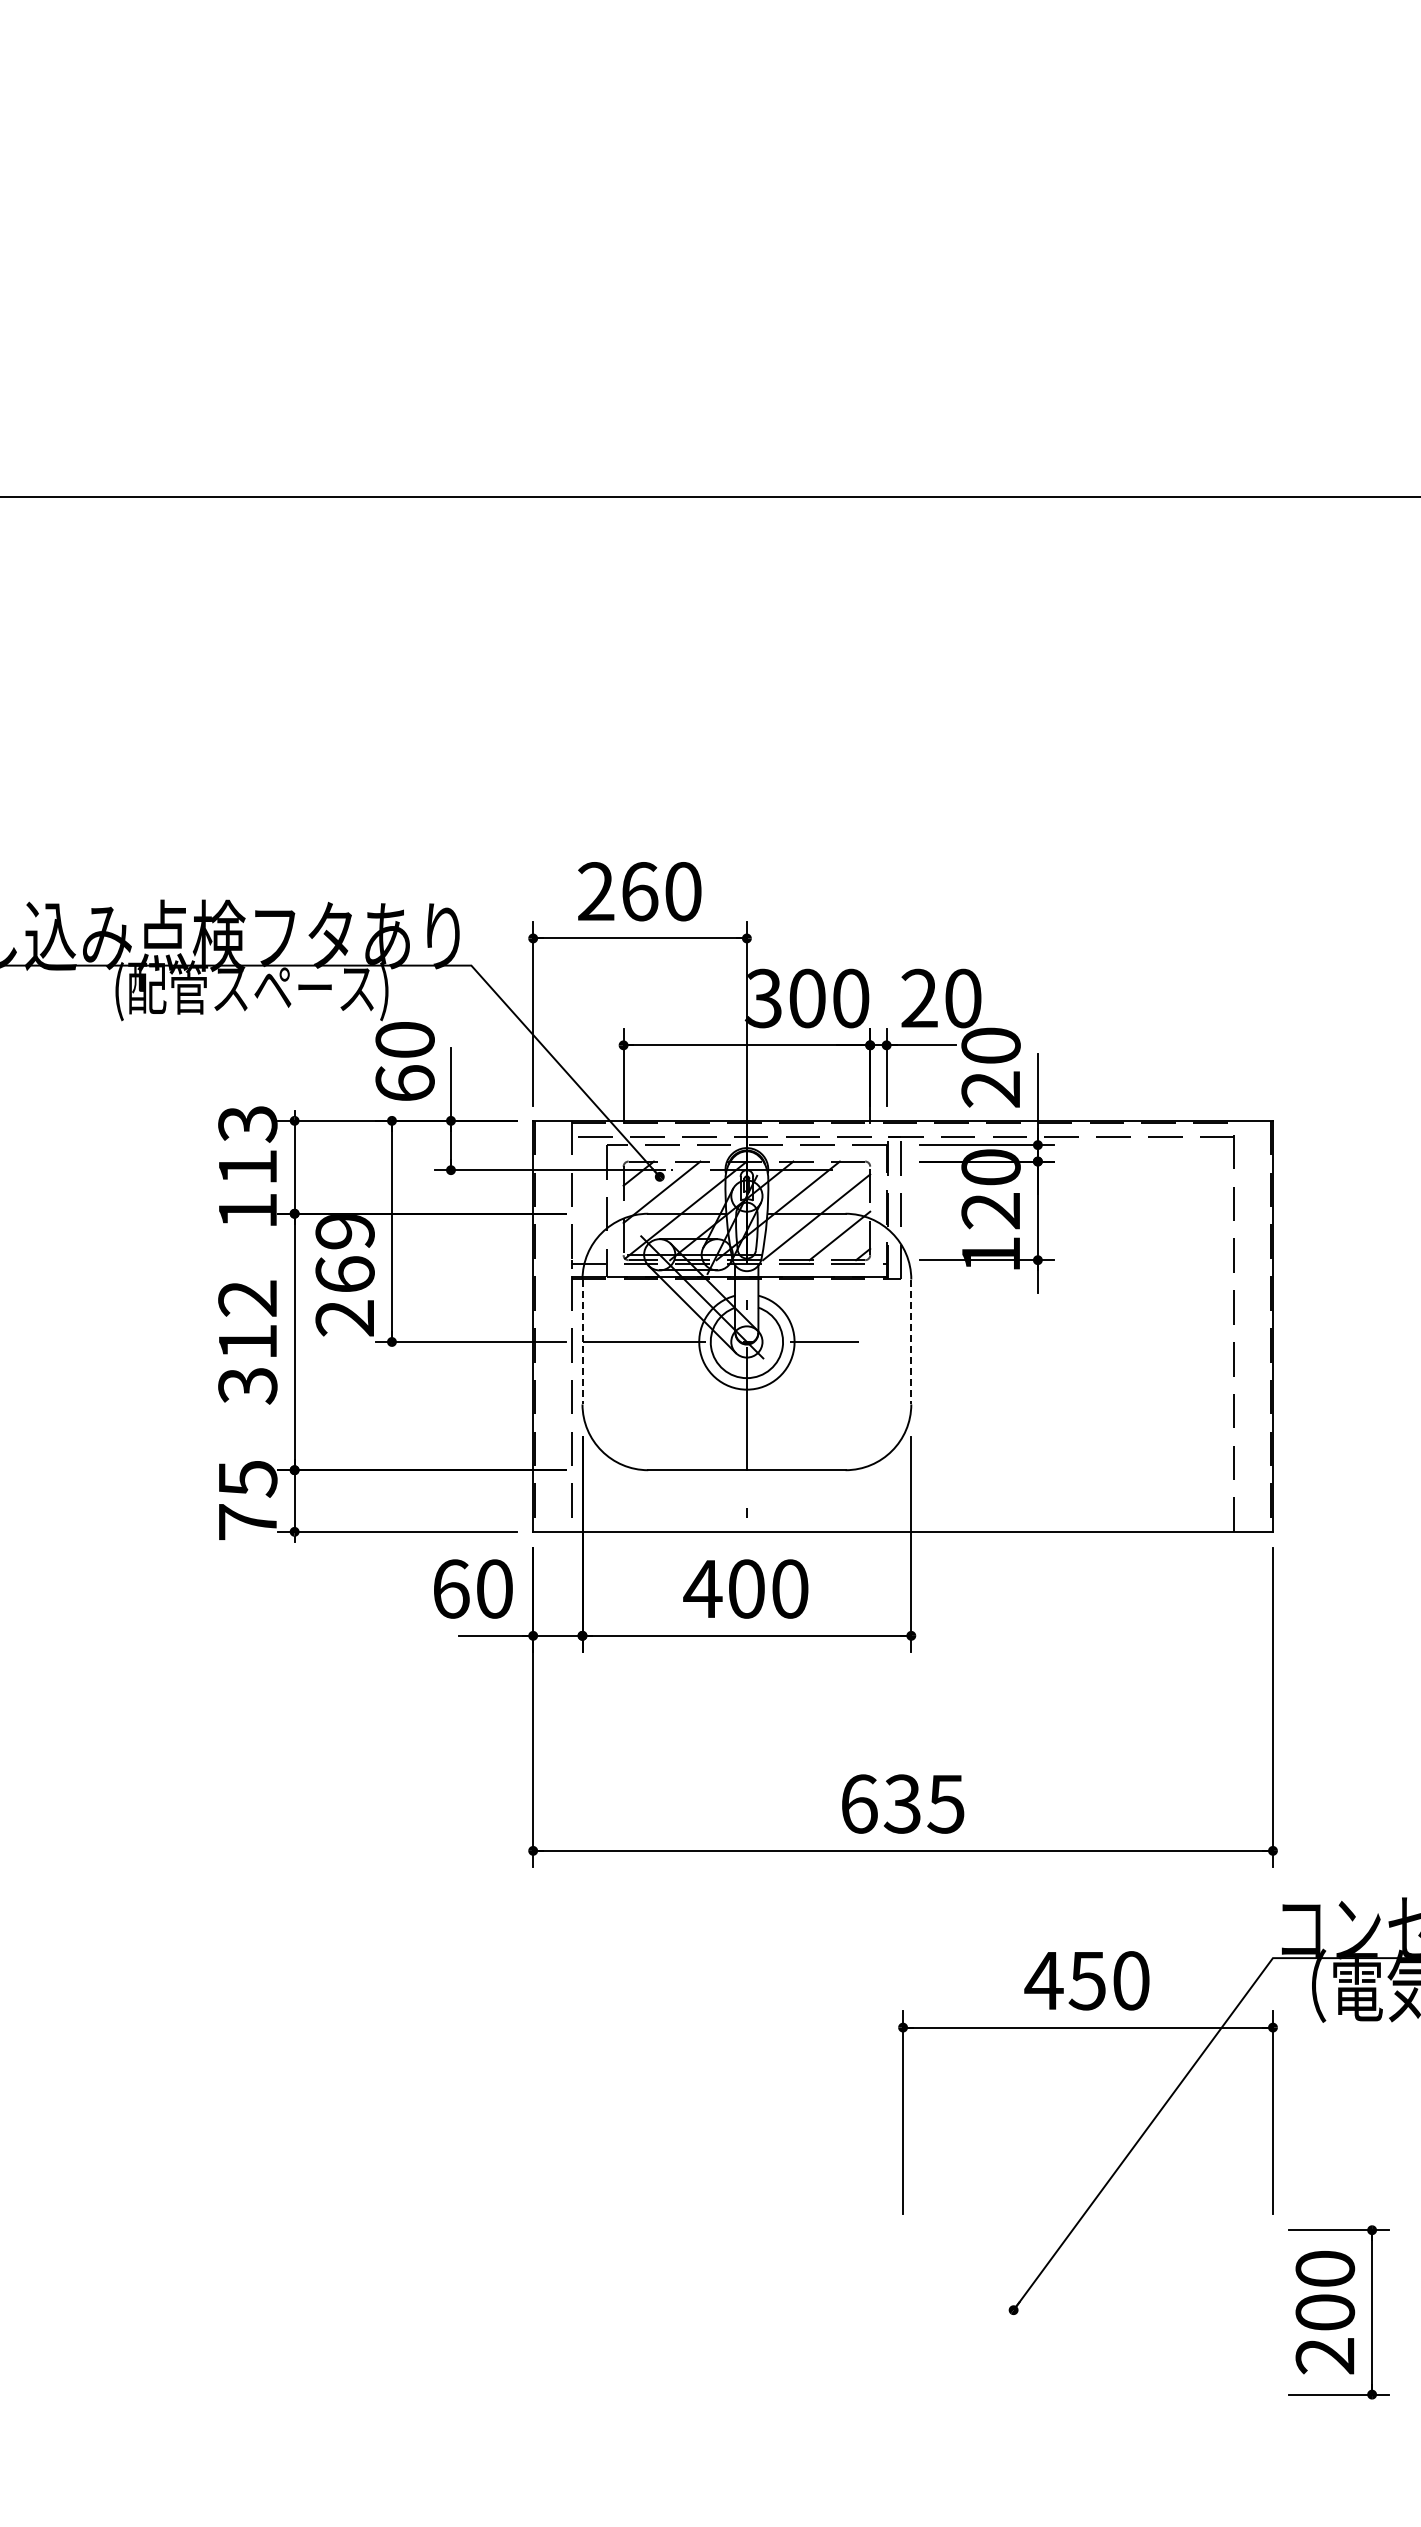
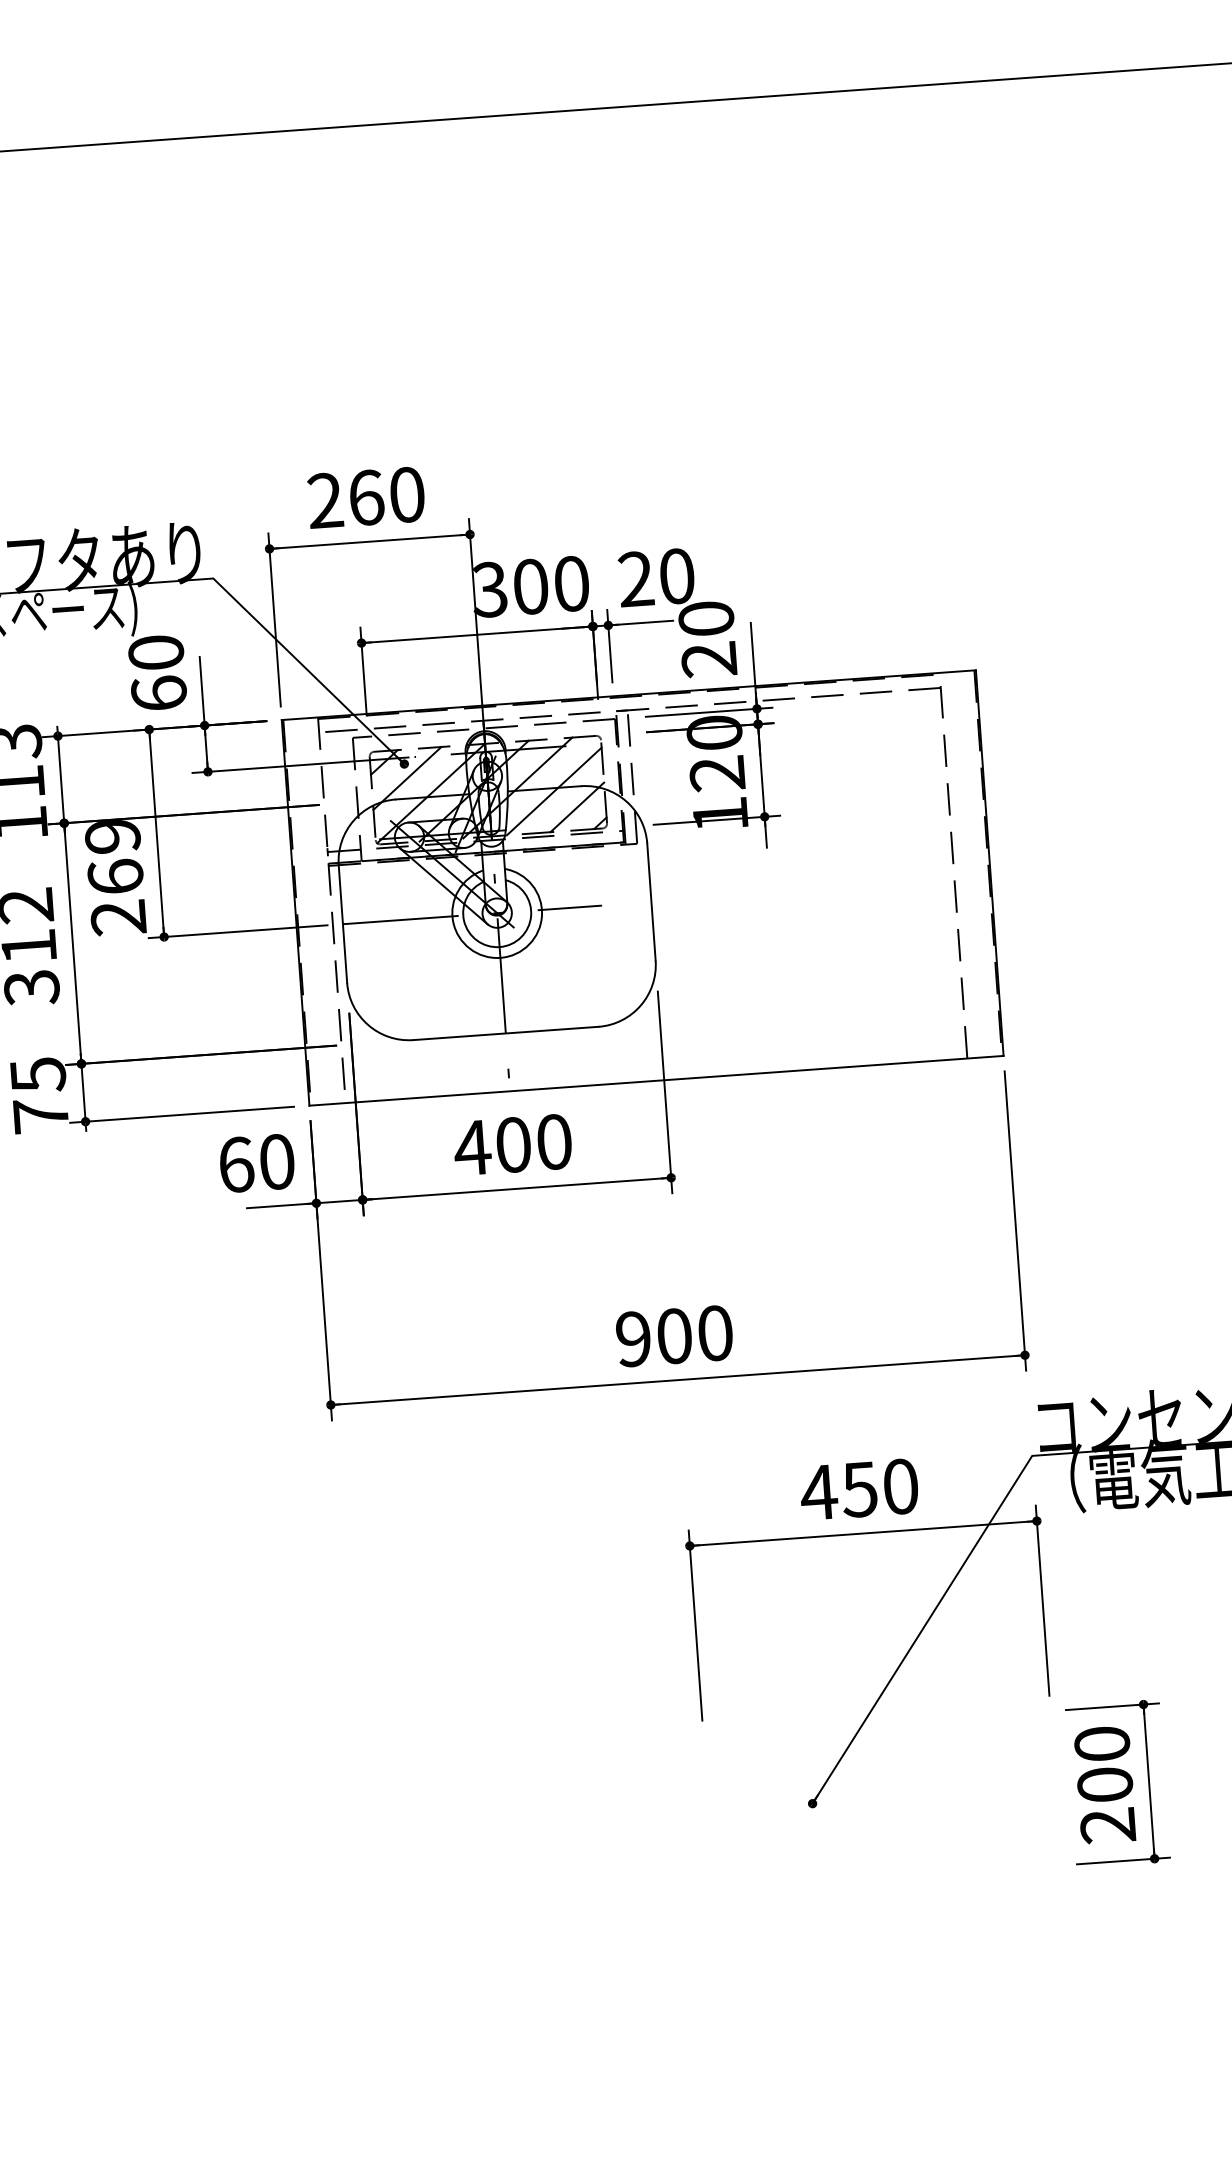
line: (582, 1342) -> (342, 924), dashed -> solid
line: (911, 1342) -> (651, 902), dashed -> solid
text: (902, 1803) -> (674, 1335), 635 -> 900

